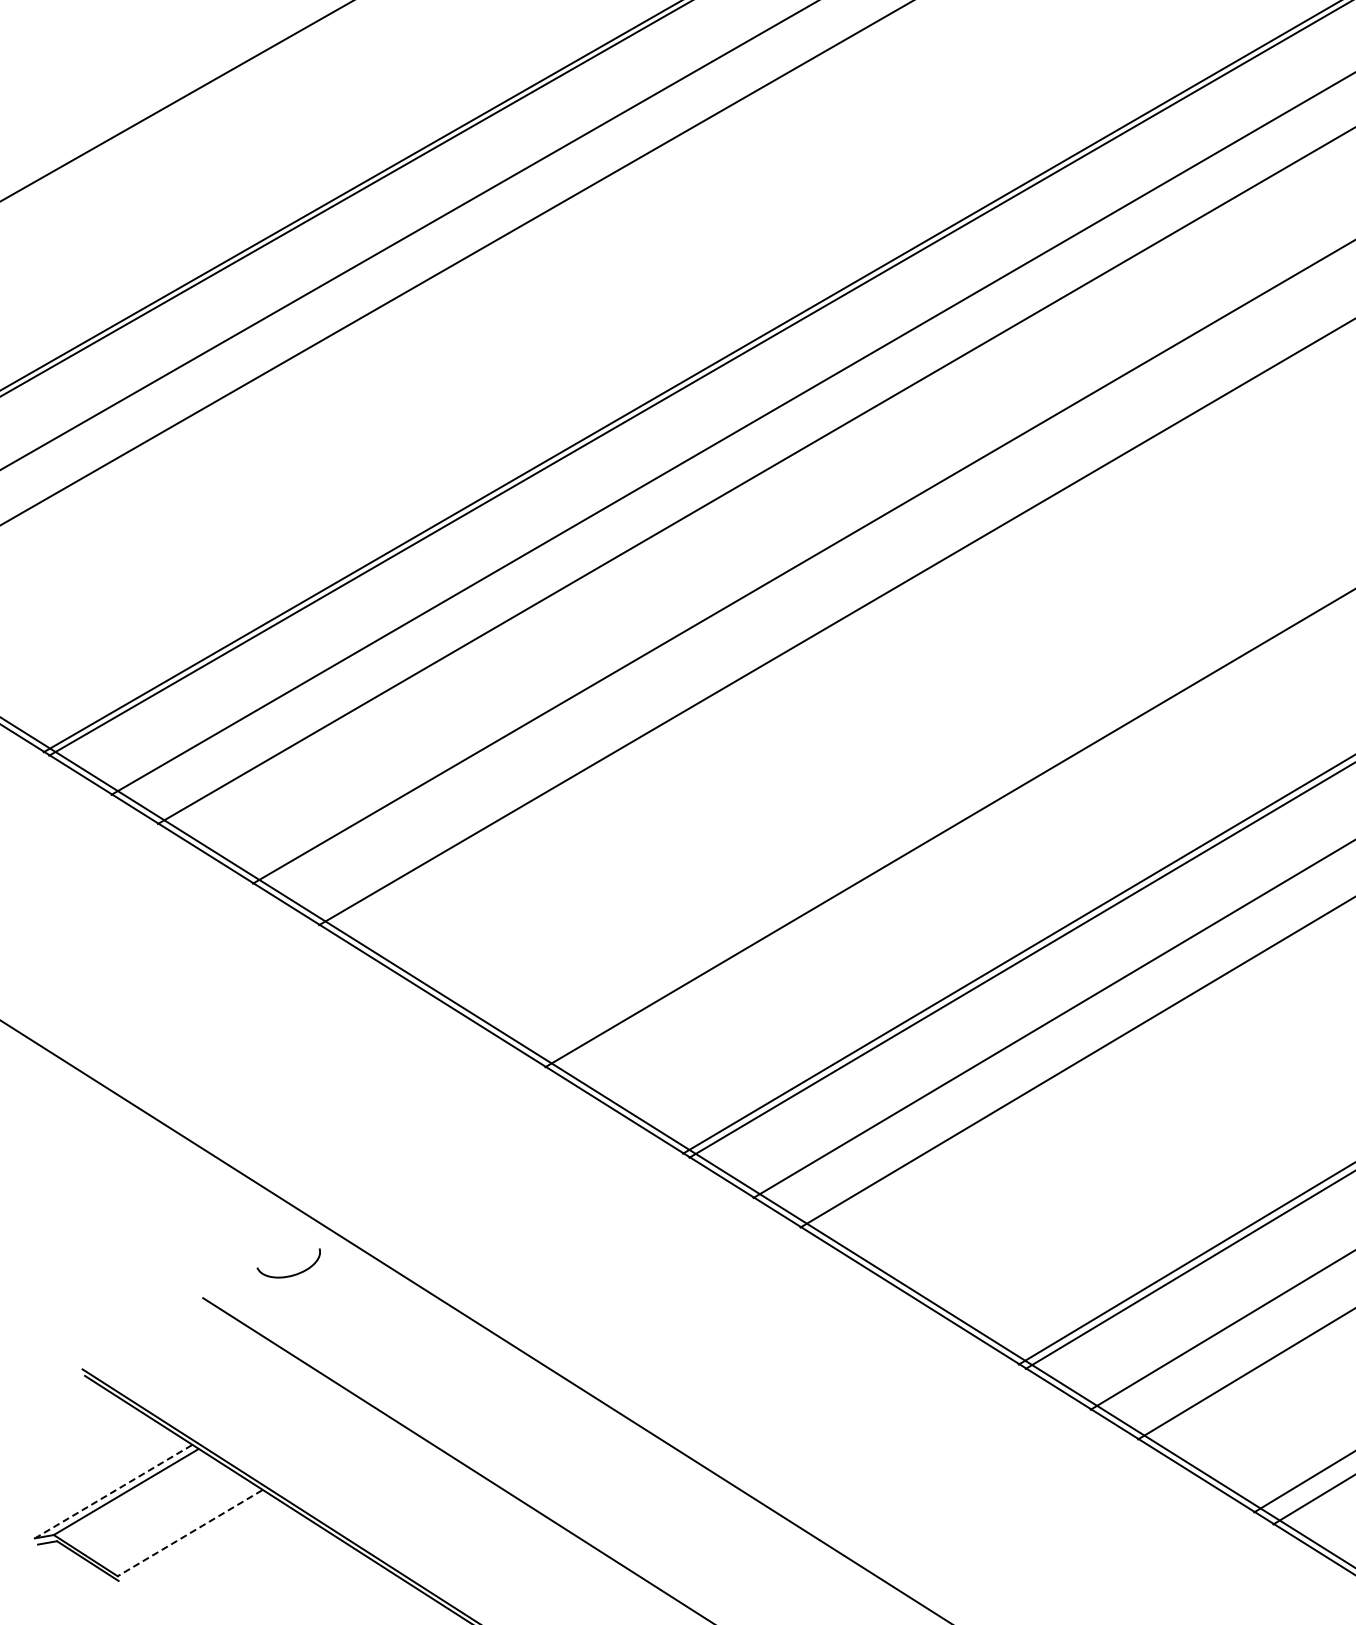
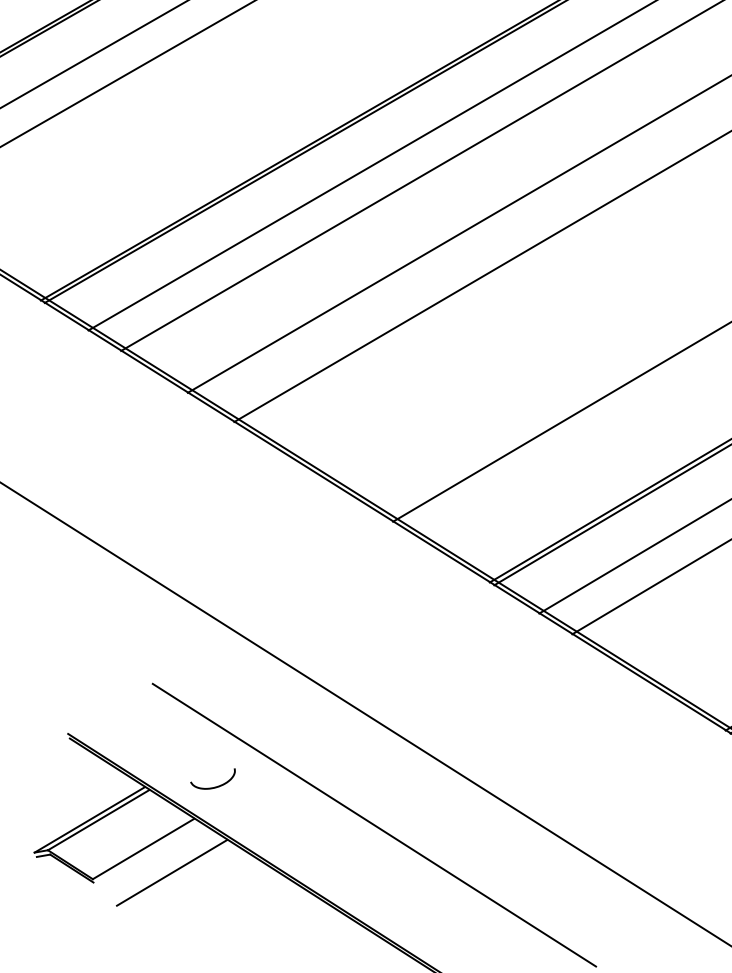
curve: (292, 1274) -> (215, 786), moved
line: (112, 1492) -> (89, 820), dashed -> solid
line: (189, 1533) -> (143, 849), dashed -> solid
line: (230, 1567) -> (172, 873), added

